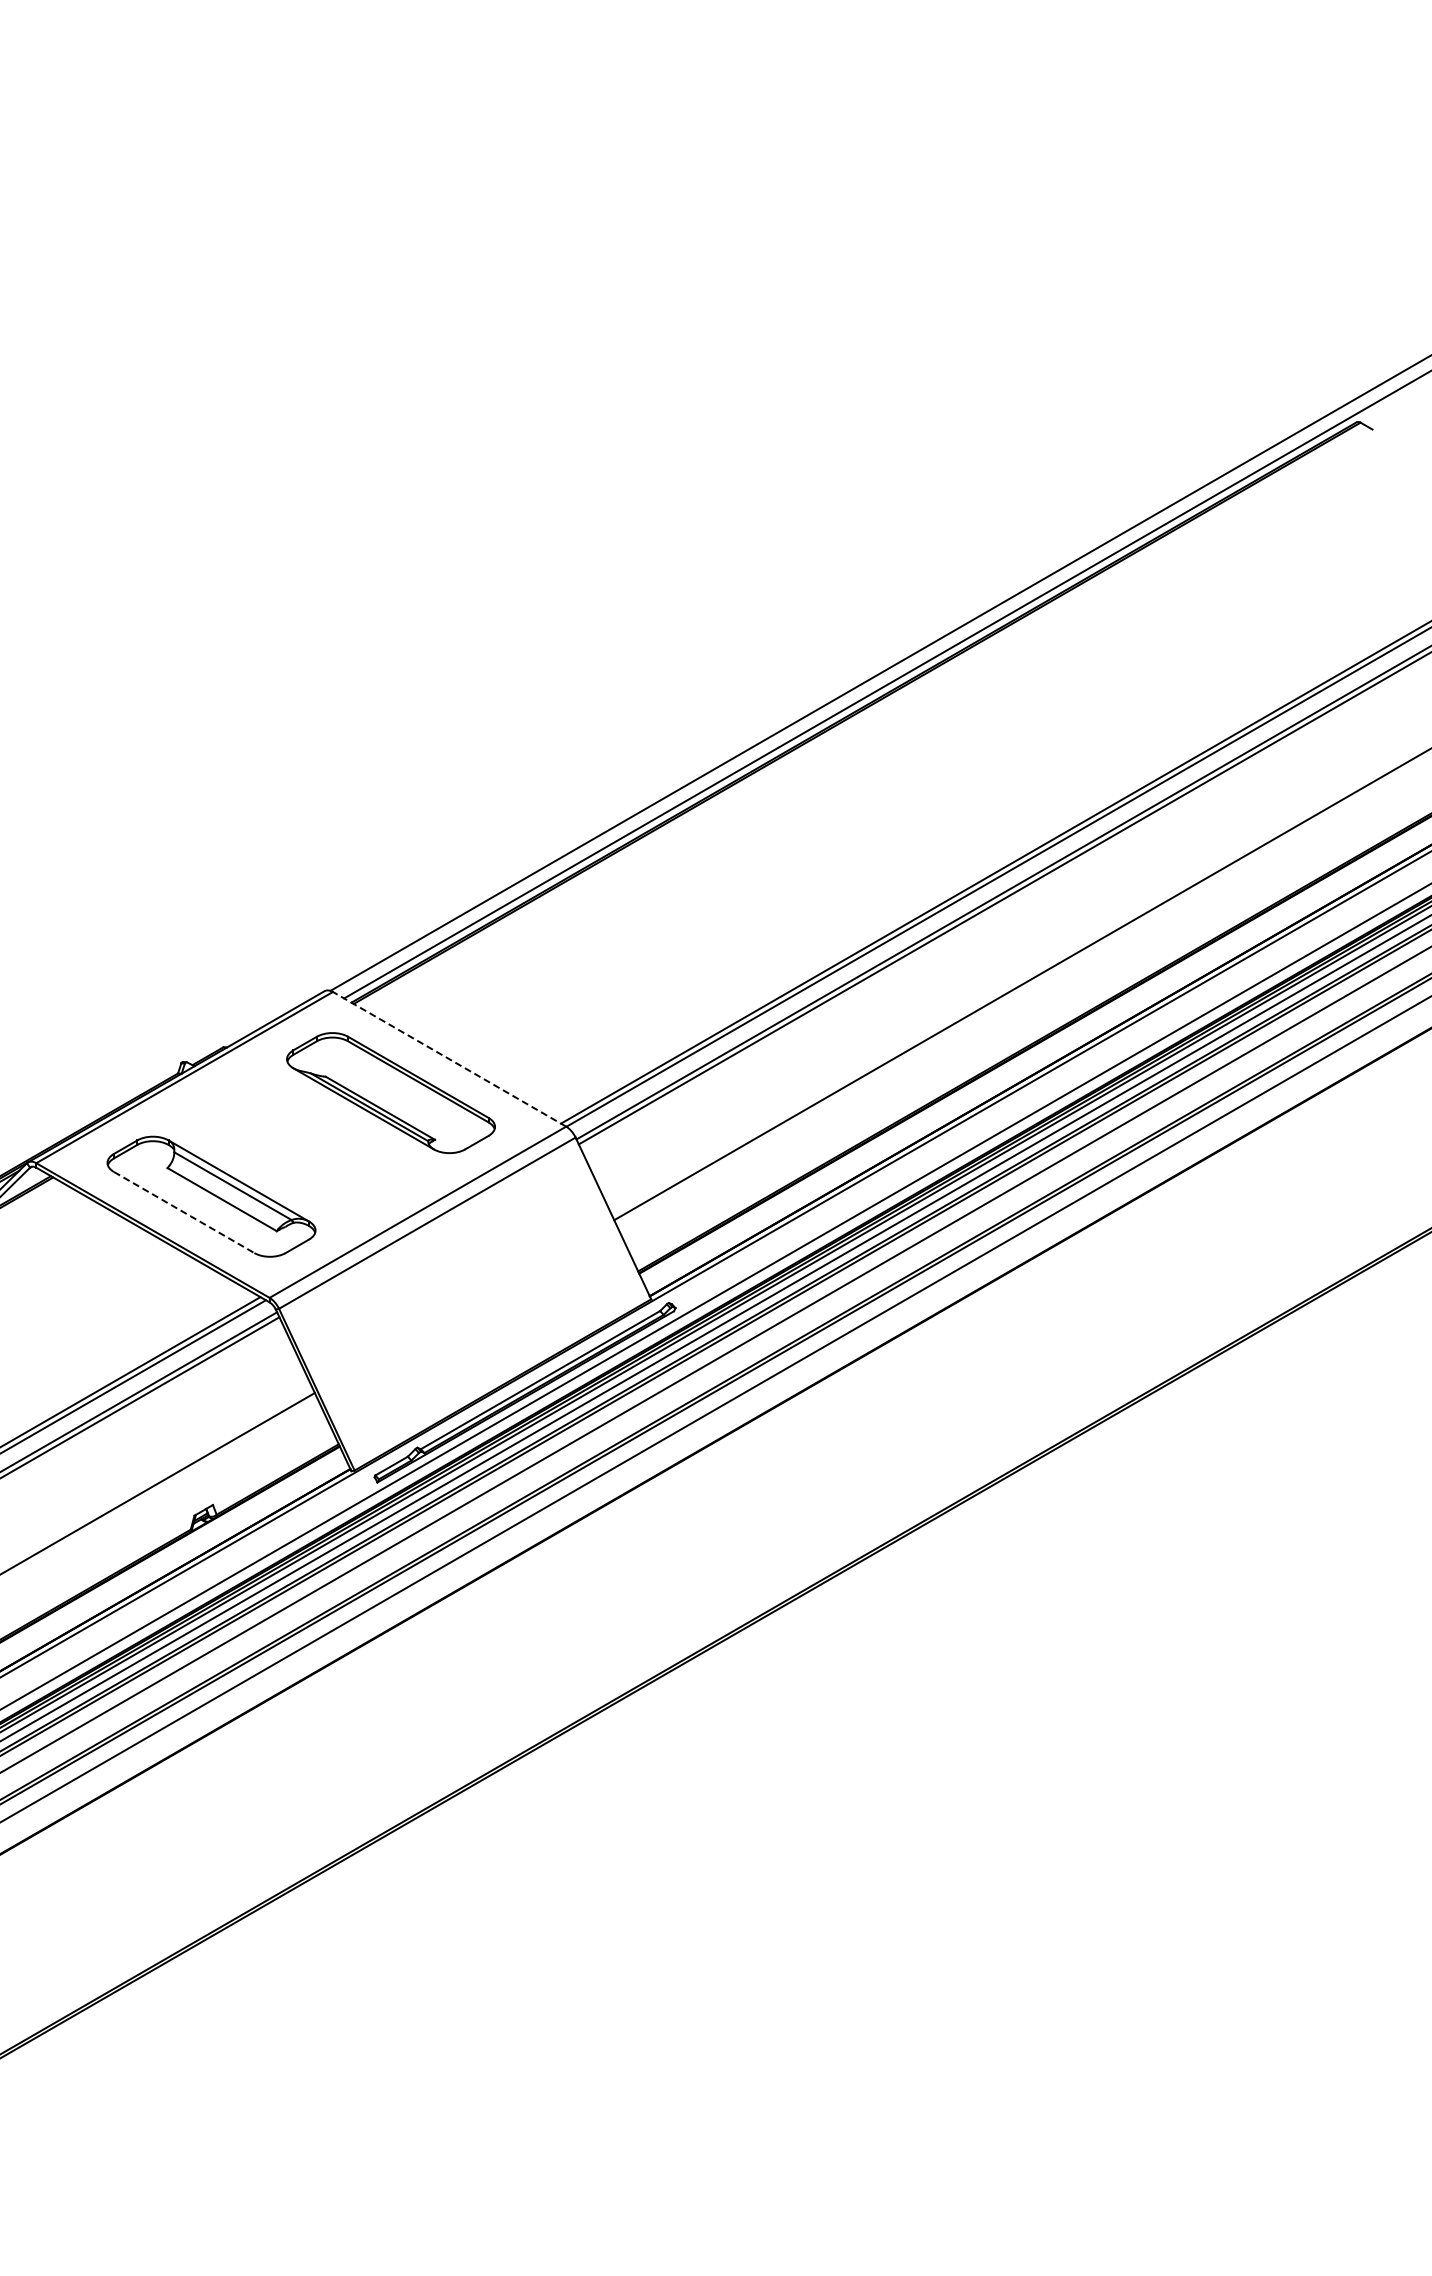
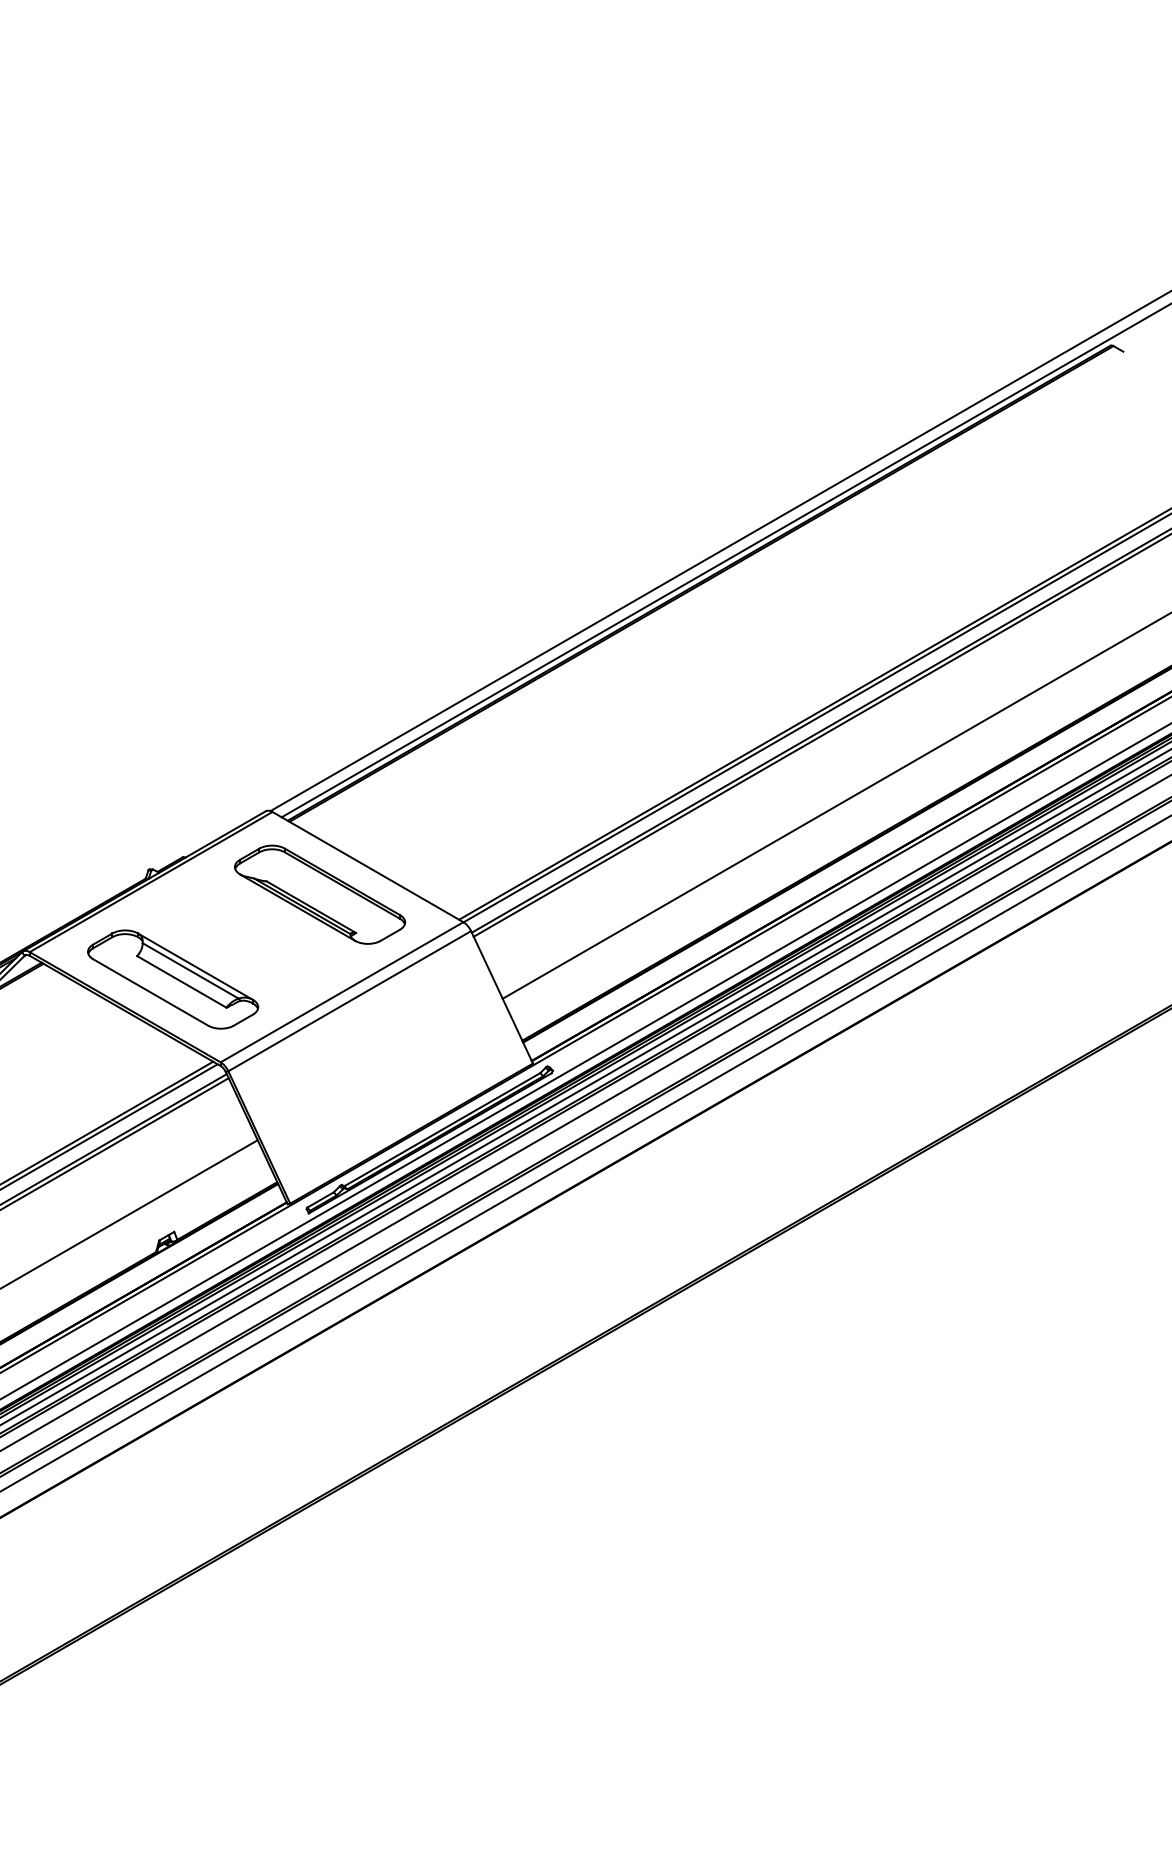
line: (449, 1059) -> (367, 867), dashed -> solid
line: (184, 1212) -> (151, 992), dashed -> solid

